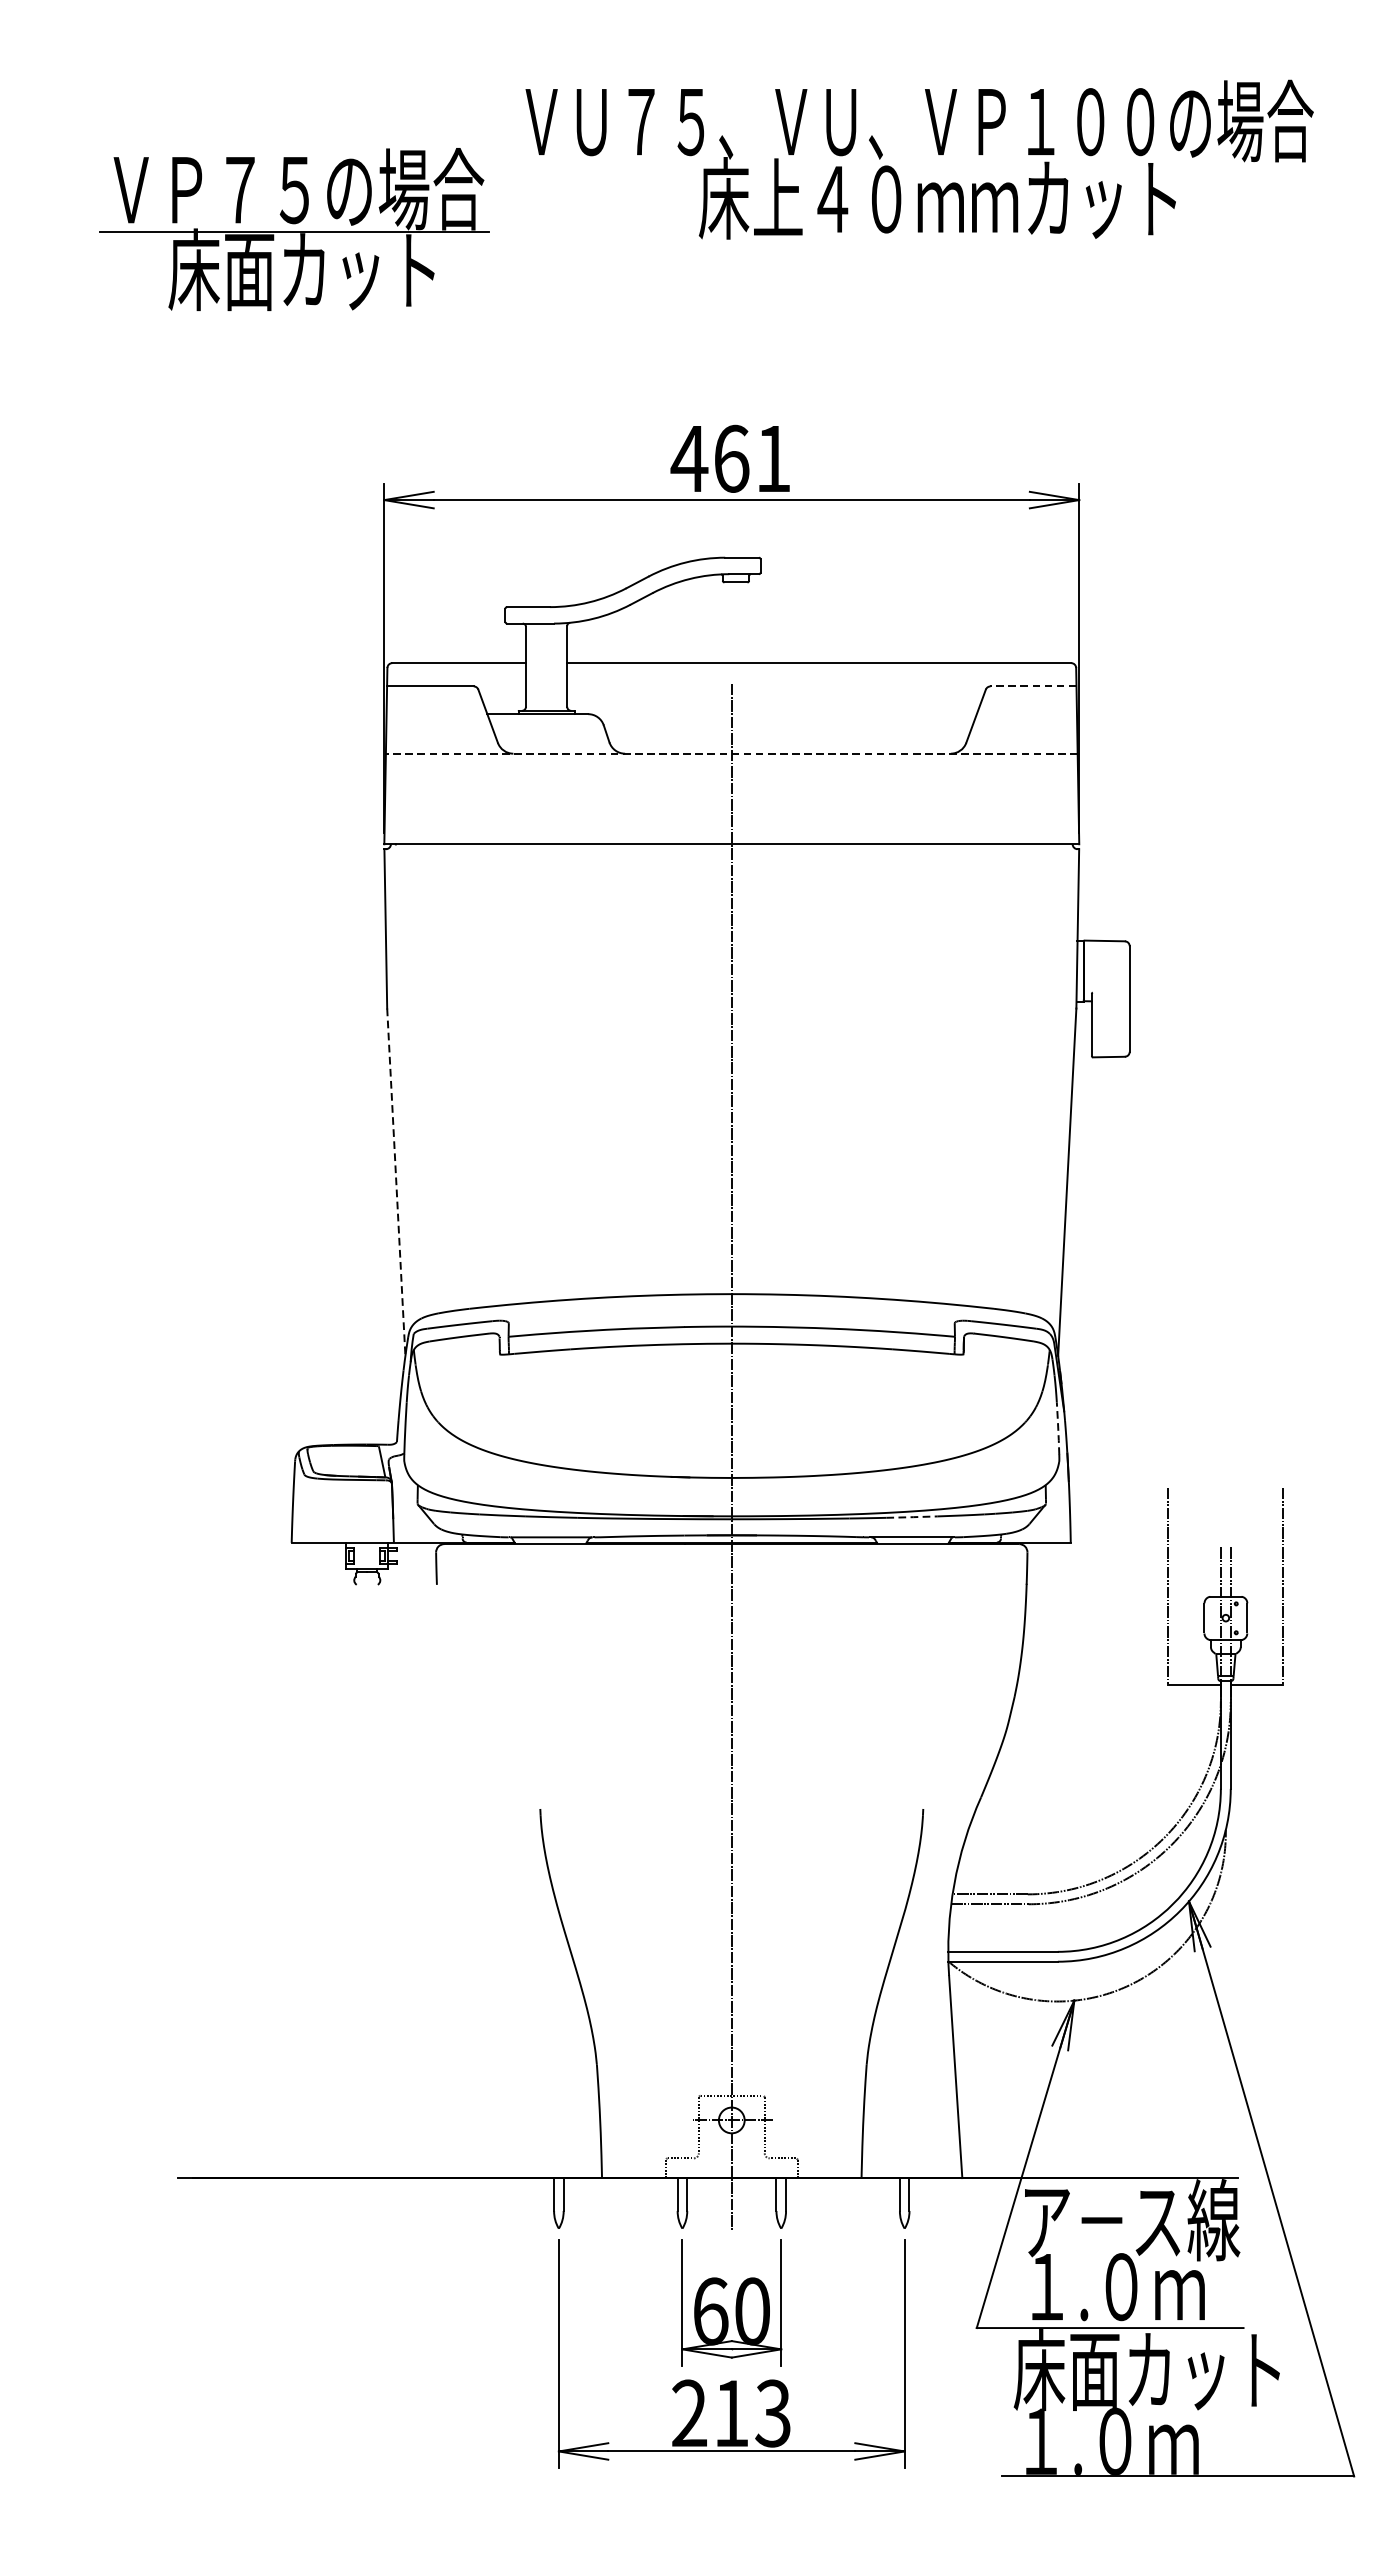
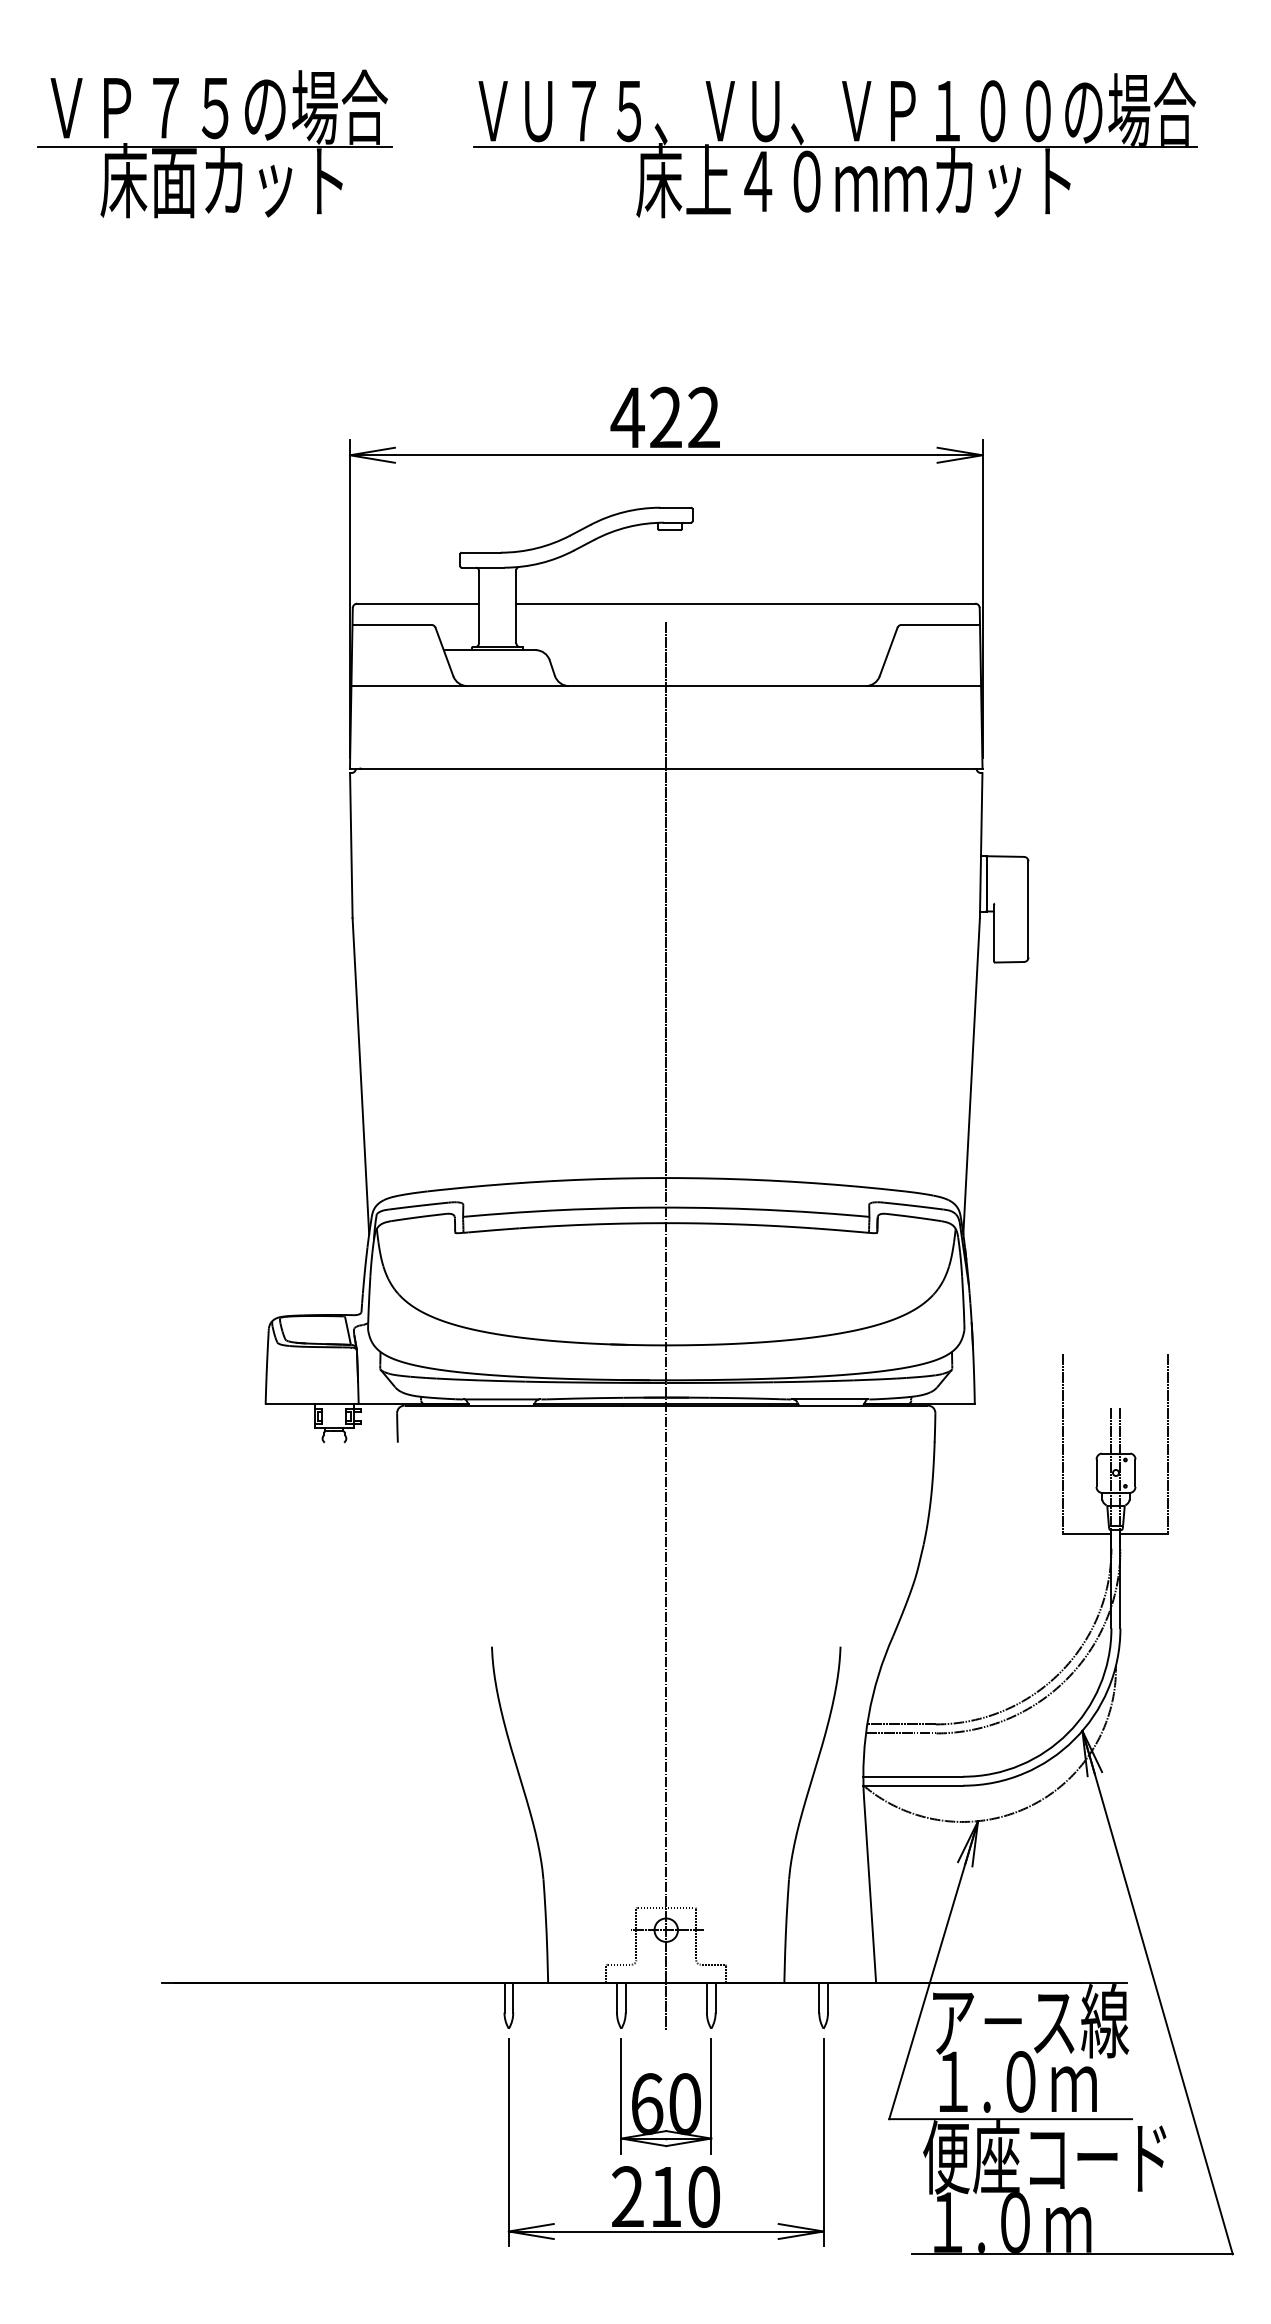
line: (917, 160) -> (835, 146), added
part: (293, 228) -> (214, 143), moved
text: (751, 458) -> (684, 417), 461 -> 422
line: (1033, 686) -> (940, 624), dashed -> solid
line: (732, 754) -> (666, 686), dashed -> solid
line: (395, 1182) -> (360, 1076), dashed -> solid
line: (1058, 1428) -> (963, 1300), dashed -> solid
line: (913, 1517) -> (831, 1381), dashed -> solid
text: (1147, 2370) -> (1044, 2157), 床面カット -> 便座コード
text: (772, 2413) -> (703, 2196), 213 -> 210

